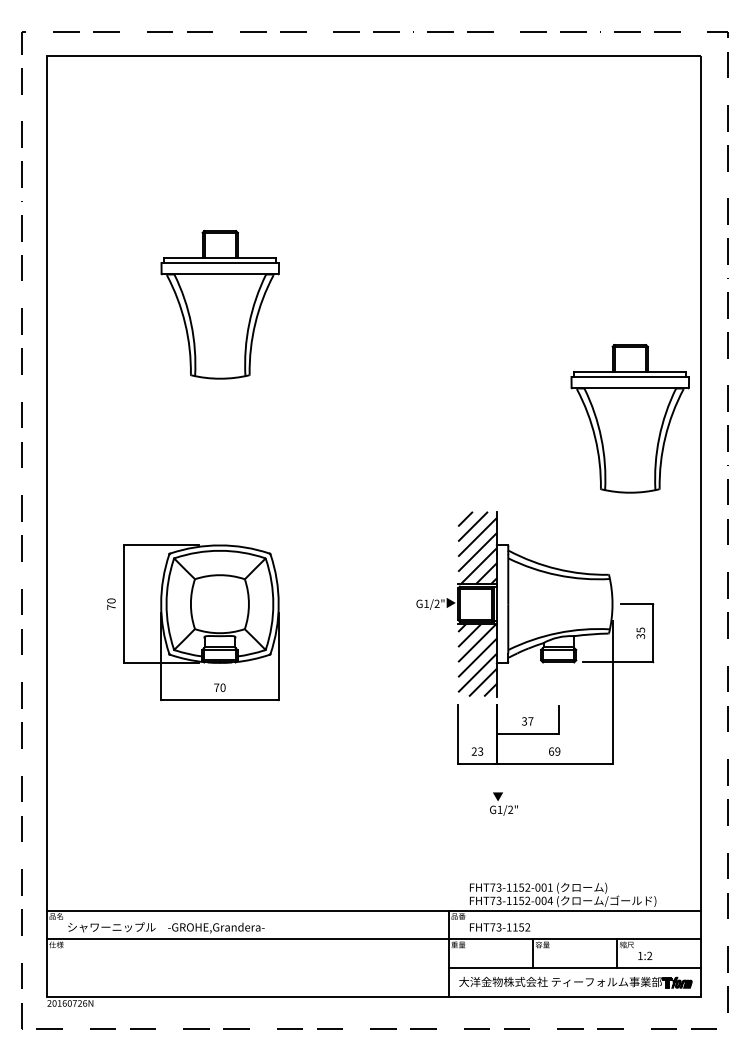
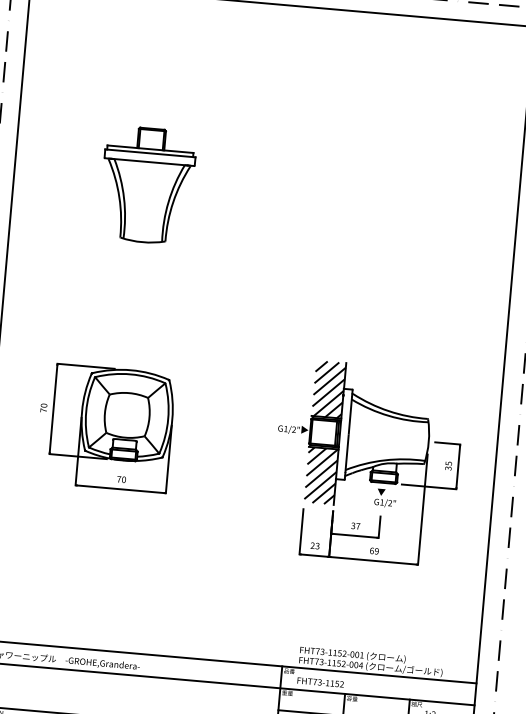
part: (629, 418) -> (454, 300), removed
text: (503, 803) -> (385, 497), moved

